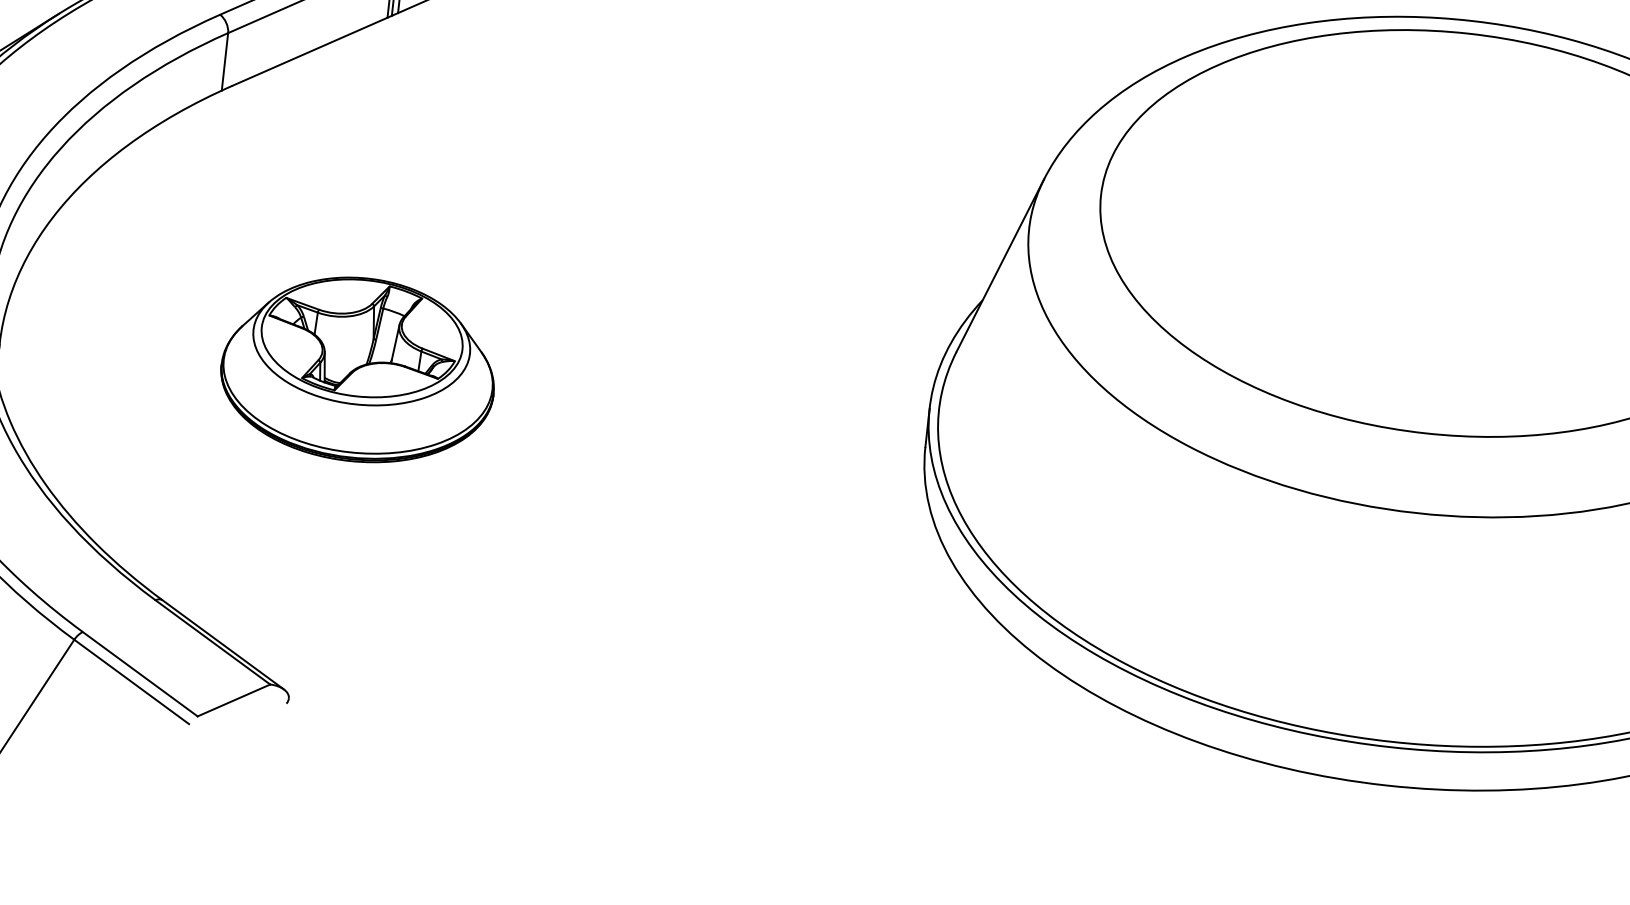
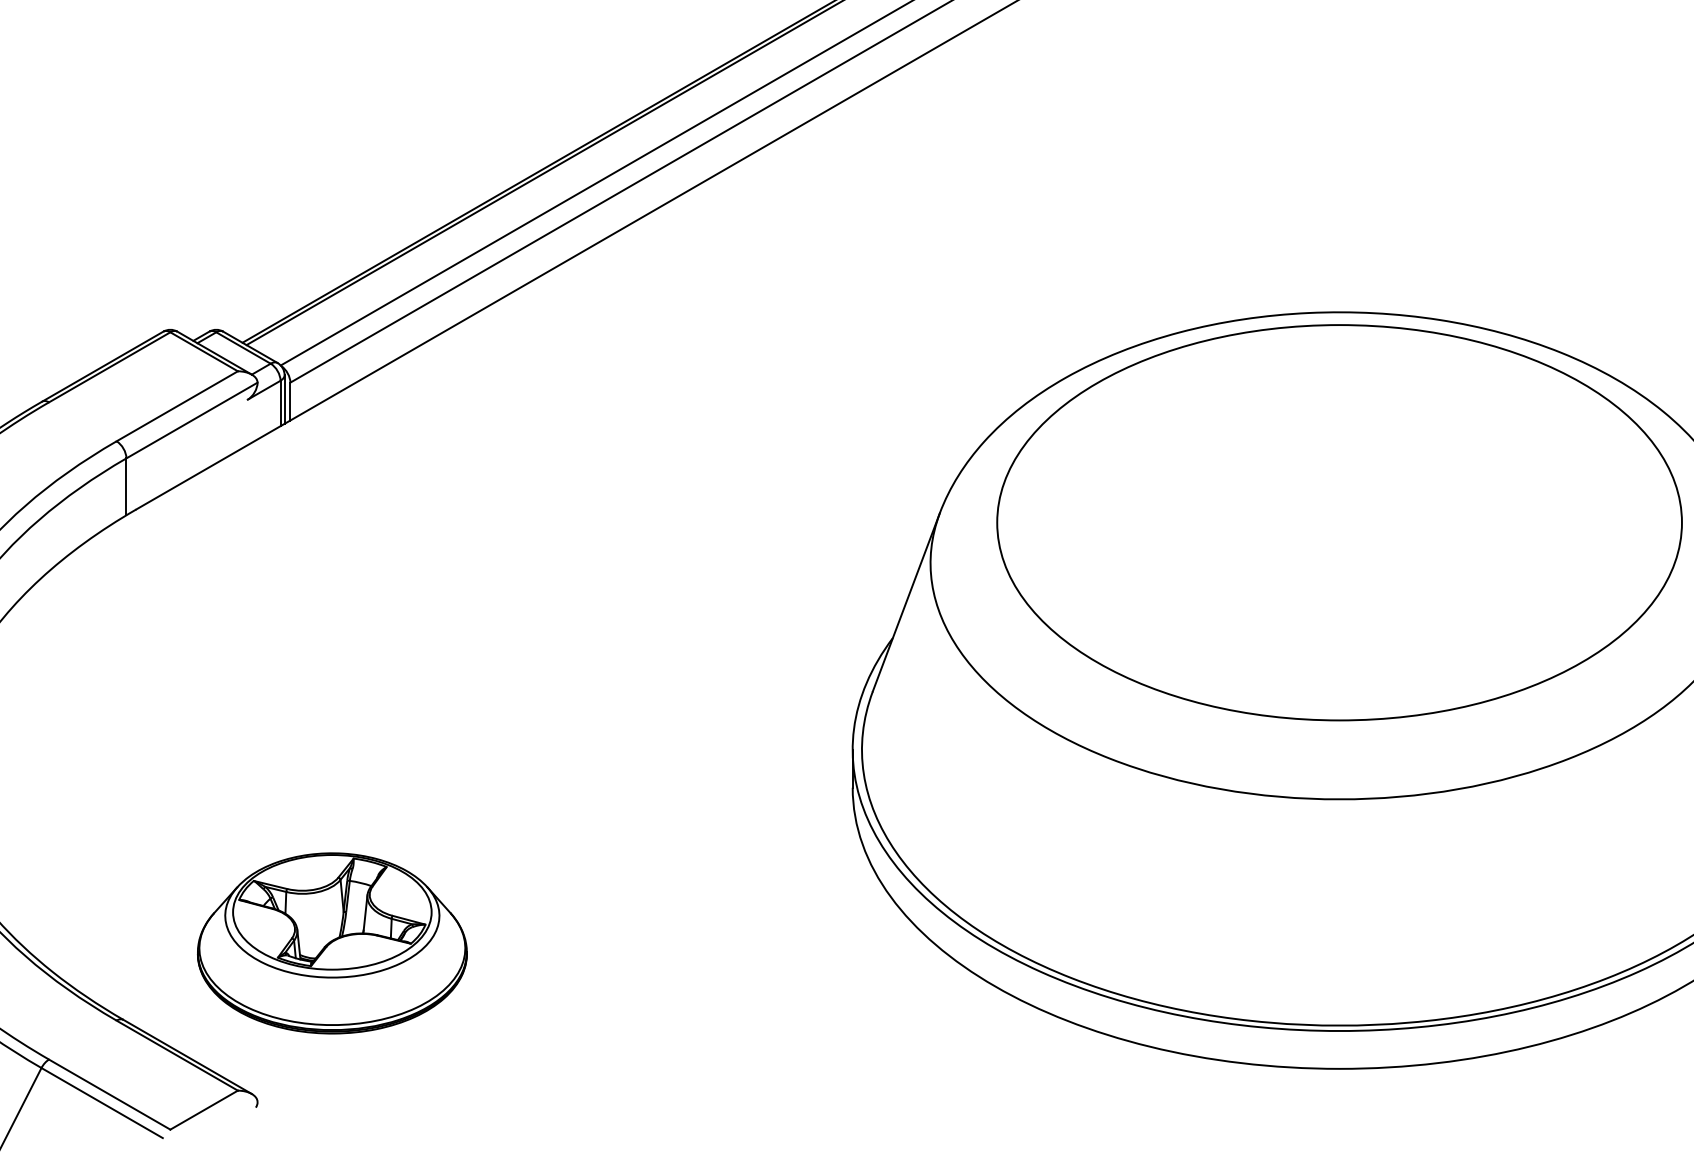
part: (358, 369) -> (332, 943), moved

